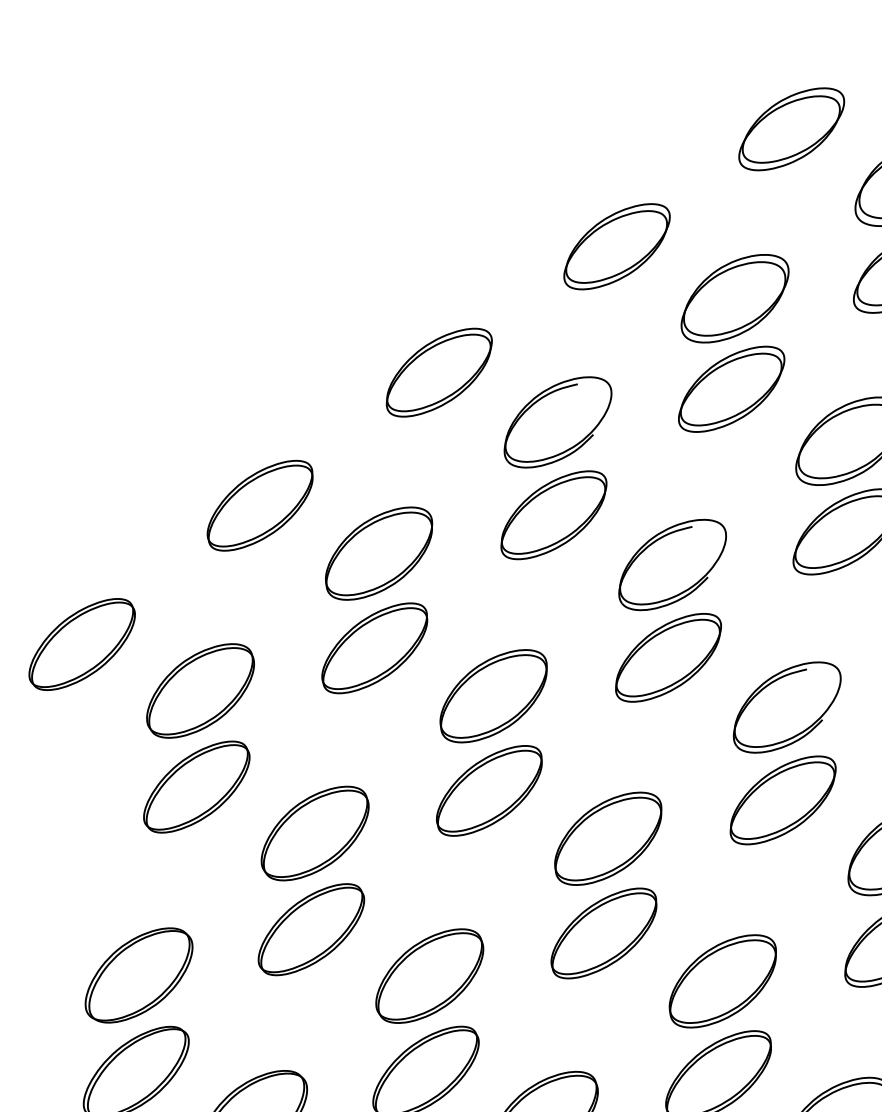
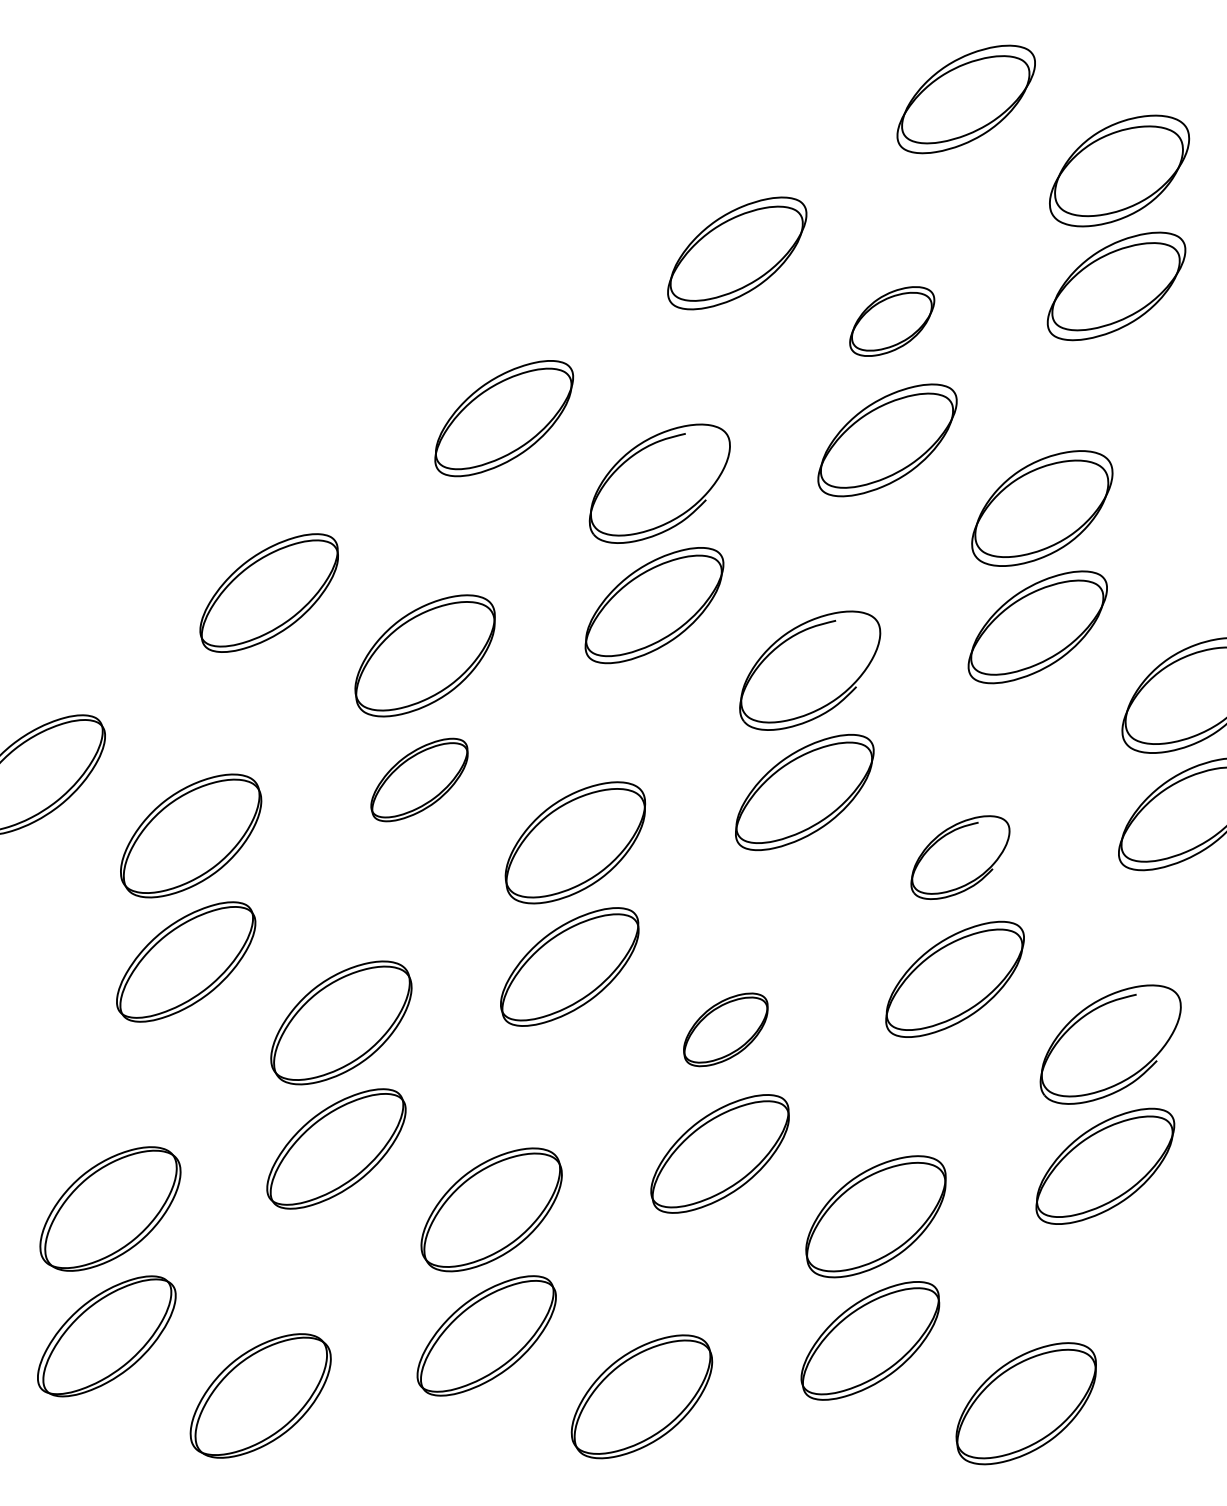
part: (735, 298) -> (892, 321), size x0.6
part: (374, 647) -> (419, 779), size x0.7
part: (787, 707) -> (960, 857), size x0.7
part: (608, 838) -> (725, 1029), size x0.6

